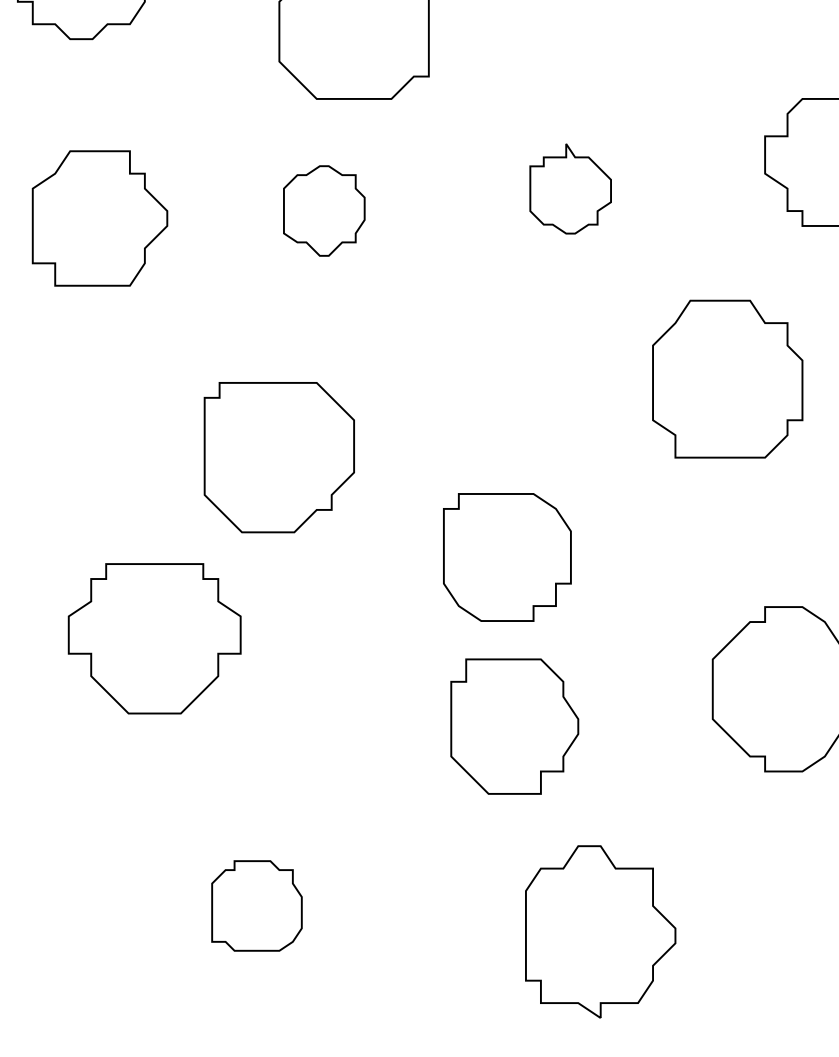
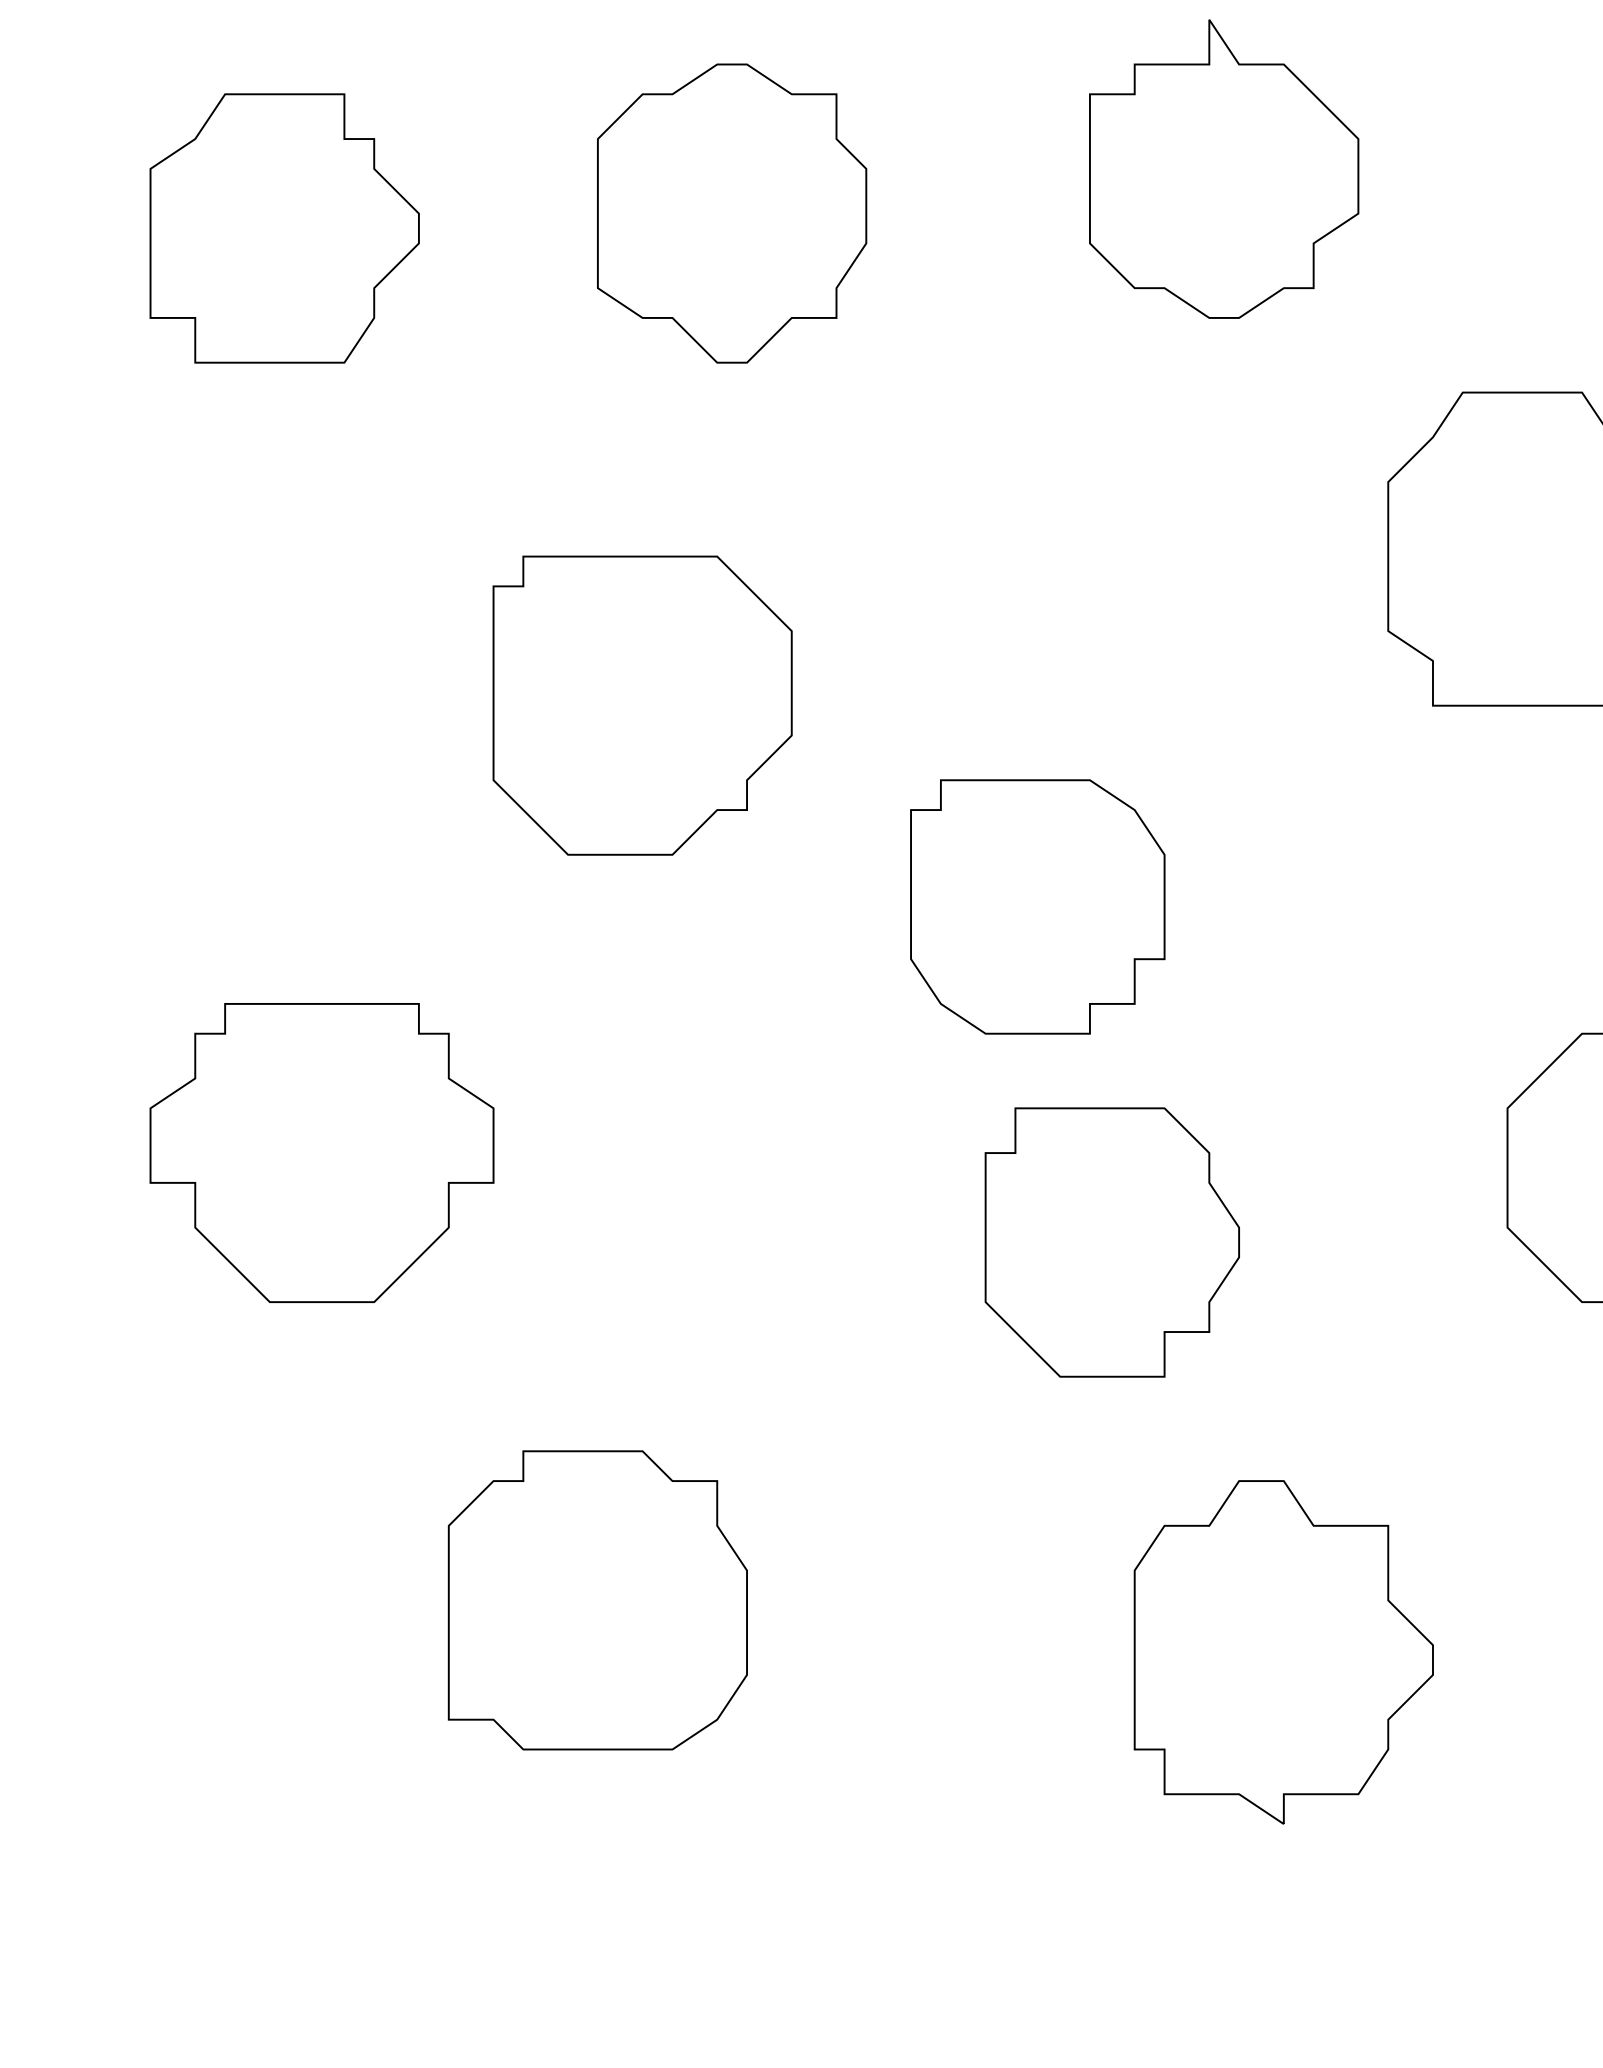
part: (570, 188) -> (1223, 168), size x1.67
part: (324, 210) -> (732, 212), size x1.67
part: (507, 557) -> (1037, 906), moved
part: (154, 638) -> (321, 1152), moved
part: (256, 905) -> (596, 1599), size x1.67

